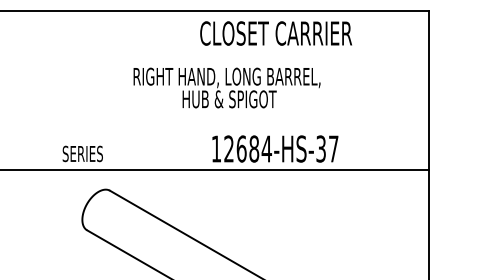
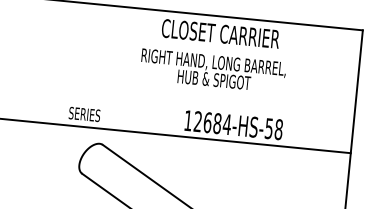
text: (275, 33) -> (220, 33), moved
text: (226, 87) -> (212, 70), moved
text: (327, 148) -> (274, 128), 12684-HS-37 -> 12684-HS-58

